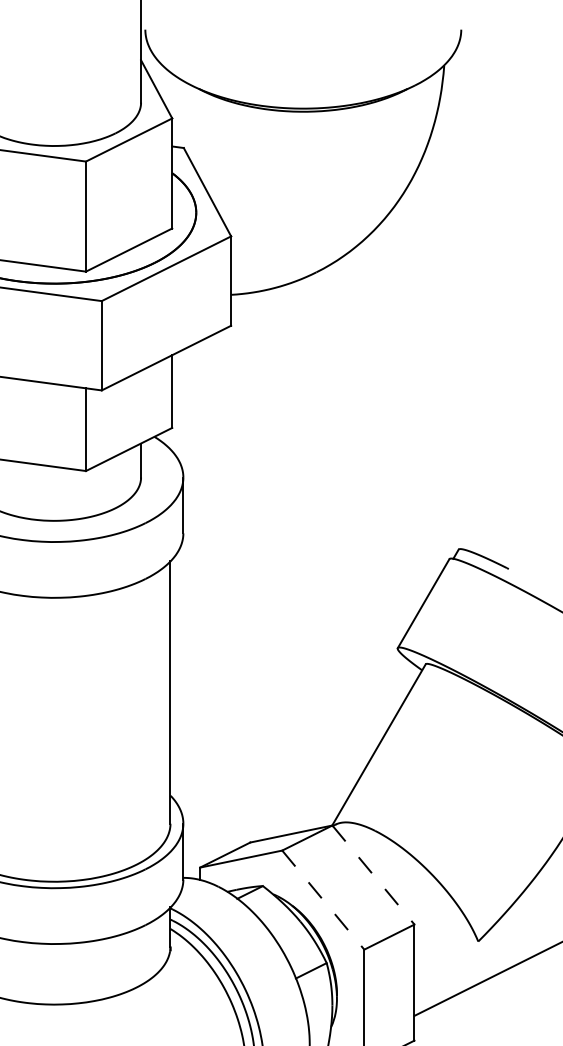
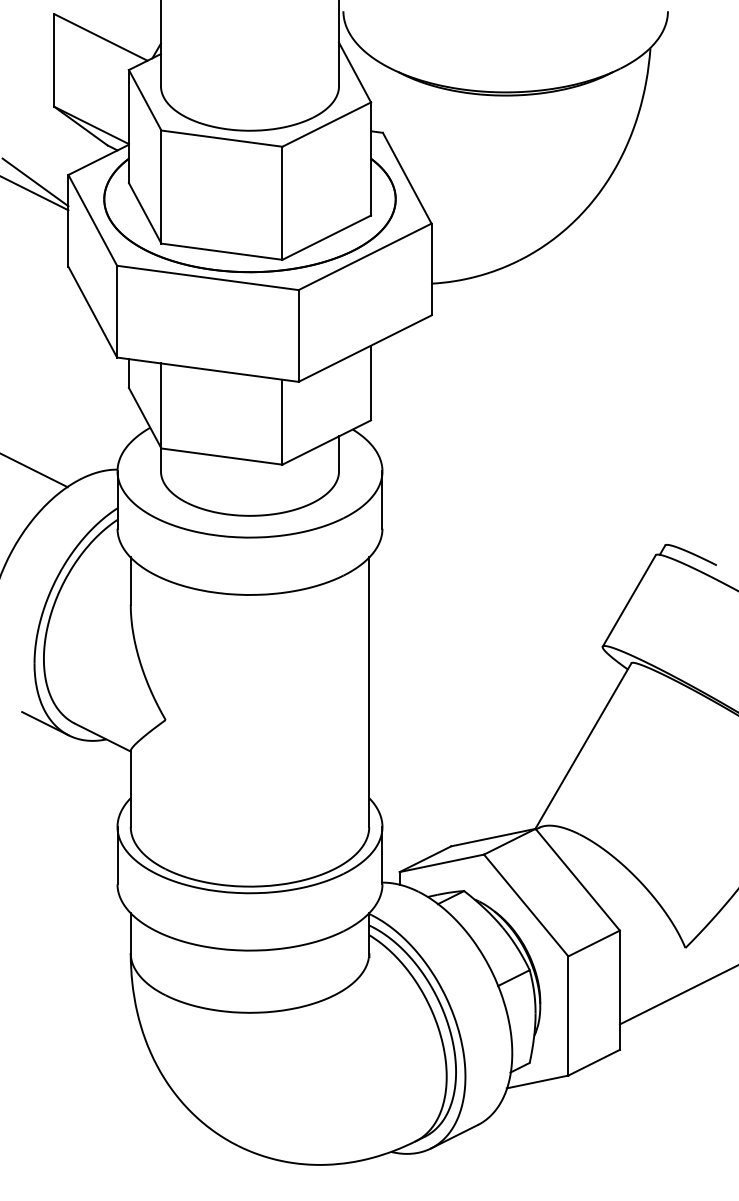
line: (374, 875) -> (578, 880), dashed -> solid
line: (323, 900) -> (526, 905), dashed -> solid

